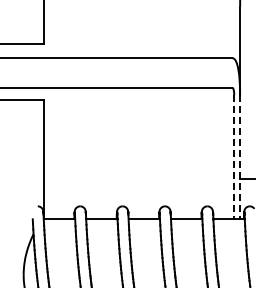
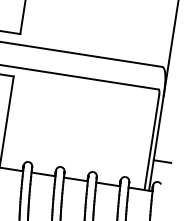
line: (234, 157) -> (152, 142), dashed -> solid
line: (240, 157) -> (156, 143), dashed -> solid

